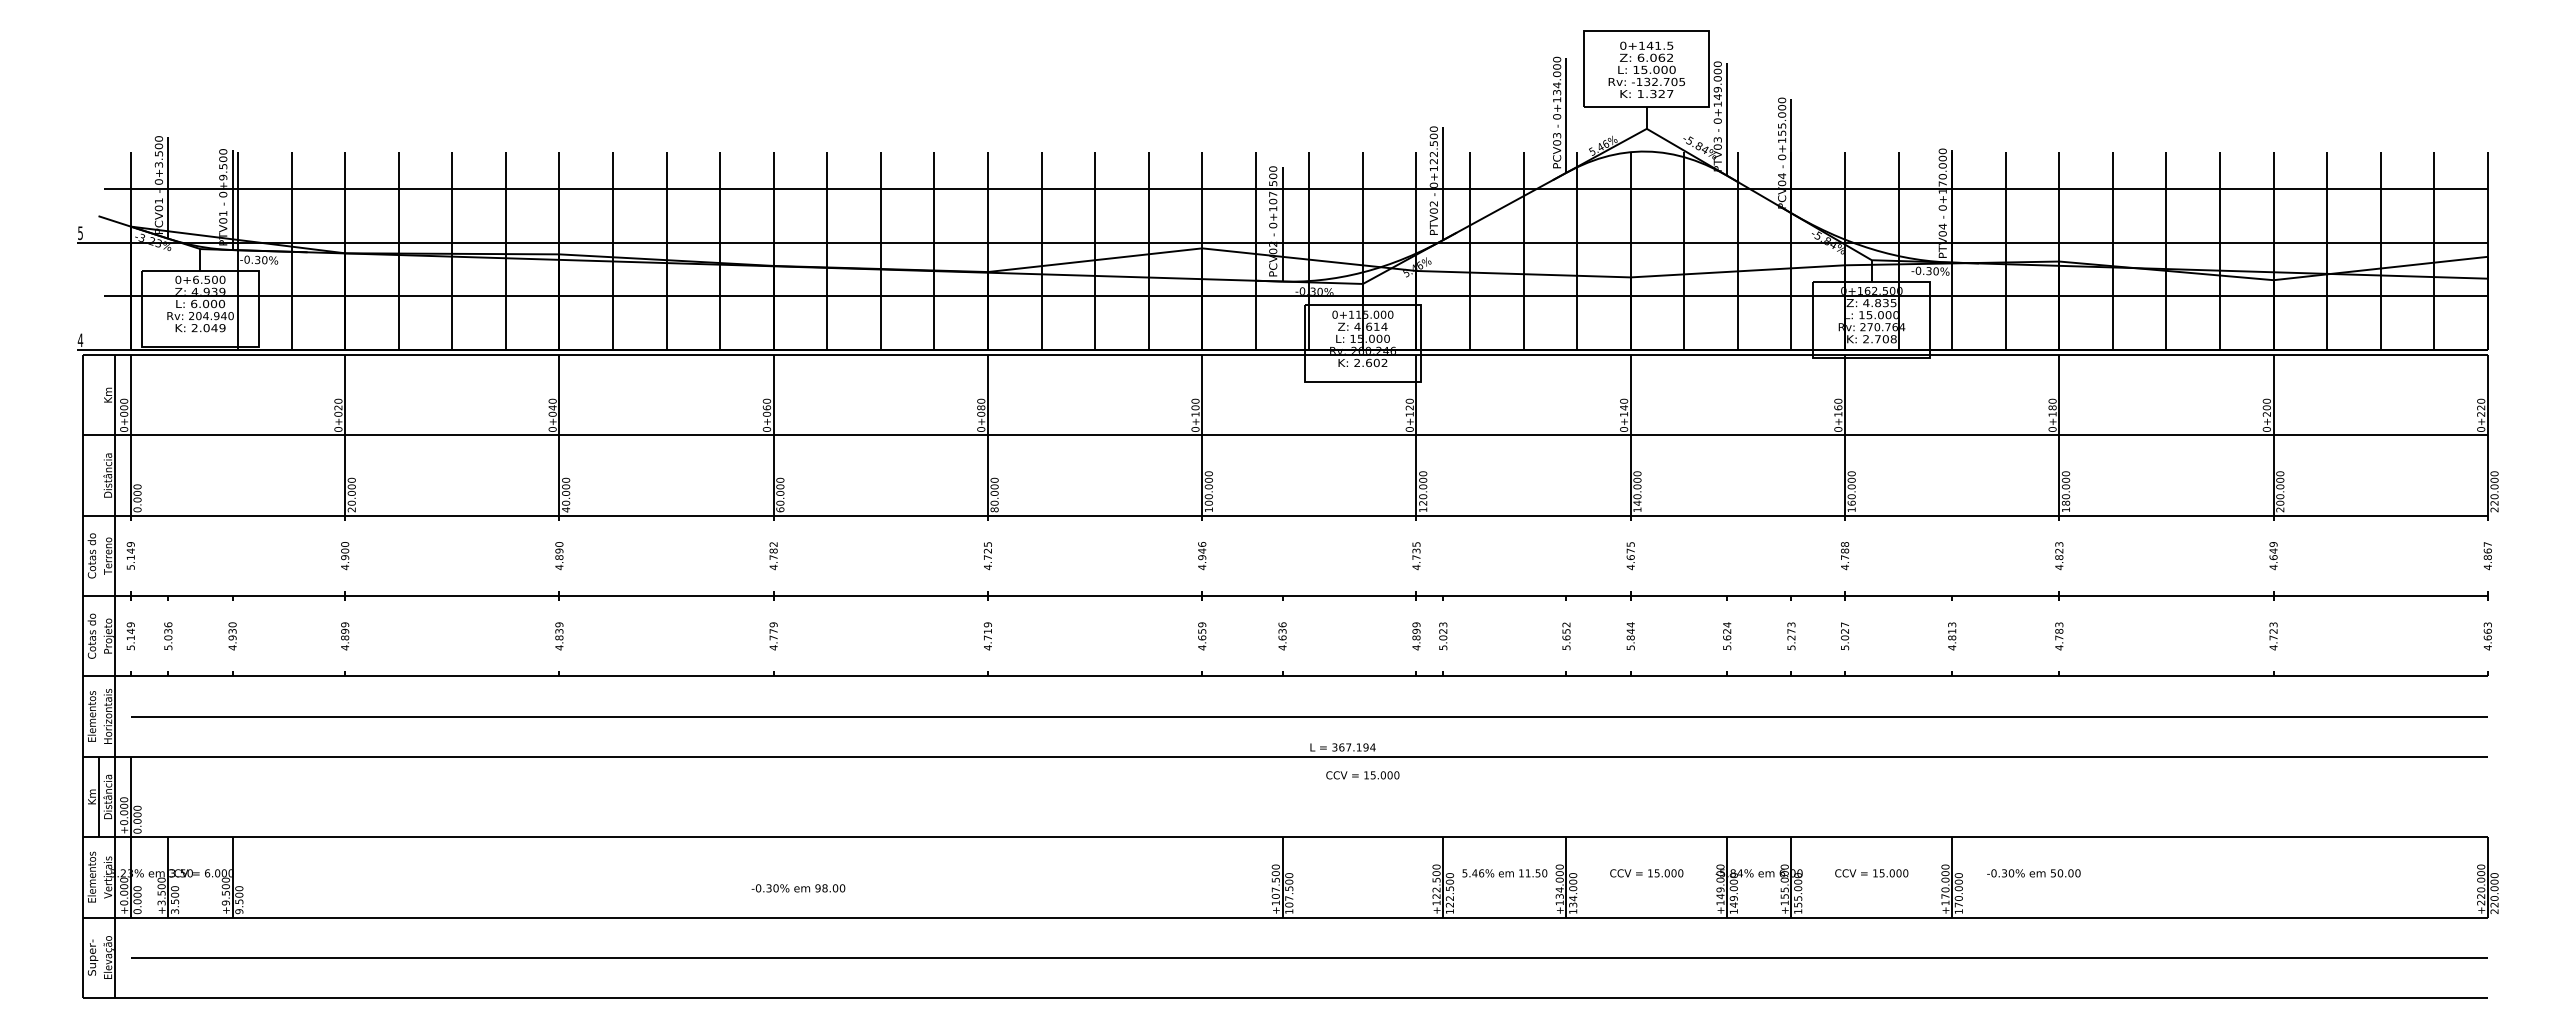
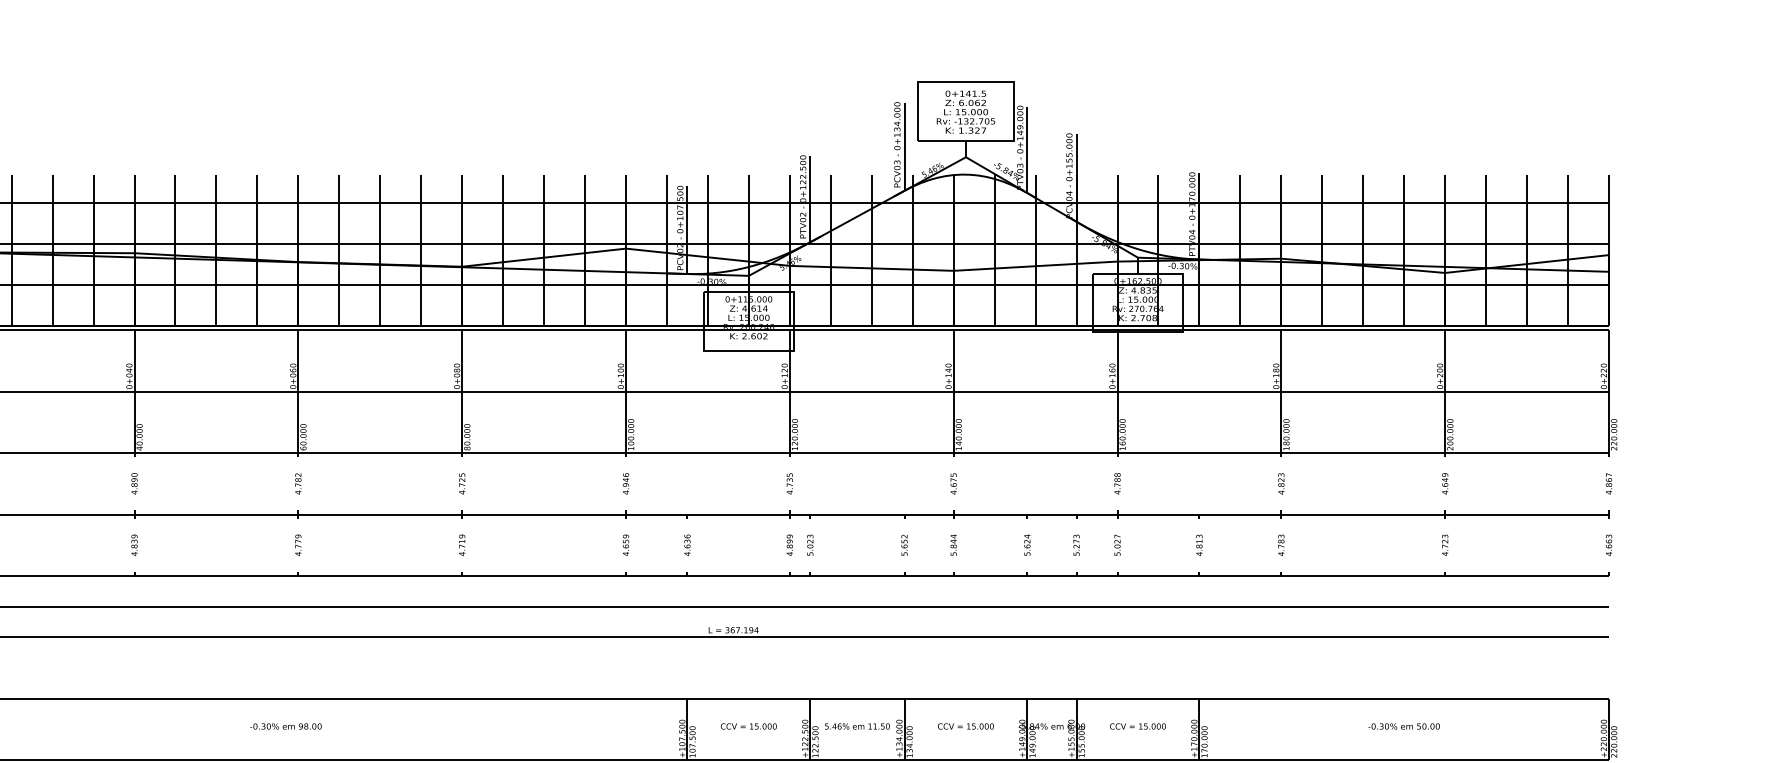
text: (1362, 775) -> (748, 726), moved
text: (2033, 873) -> (1403, 726), moved
text: (798, 888) -> (285, 726), moved

